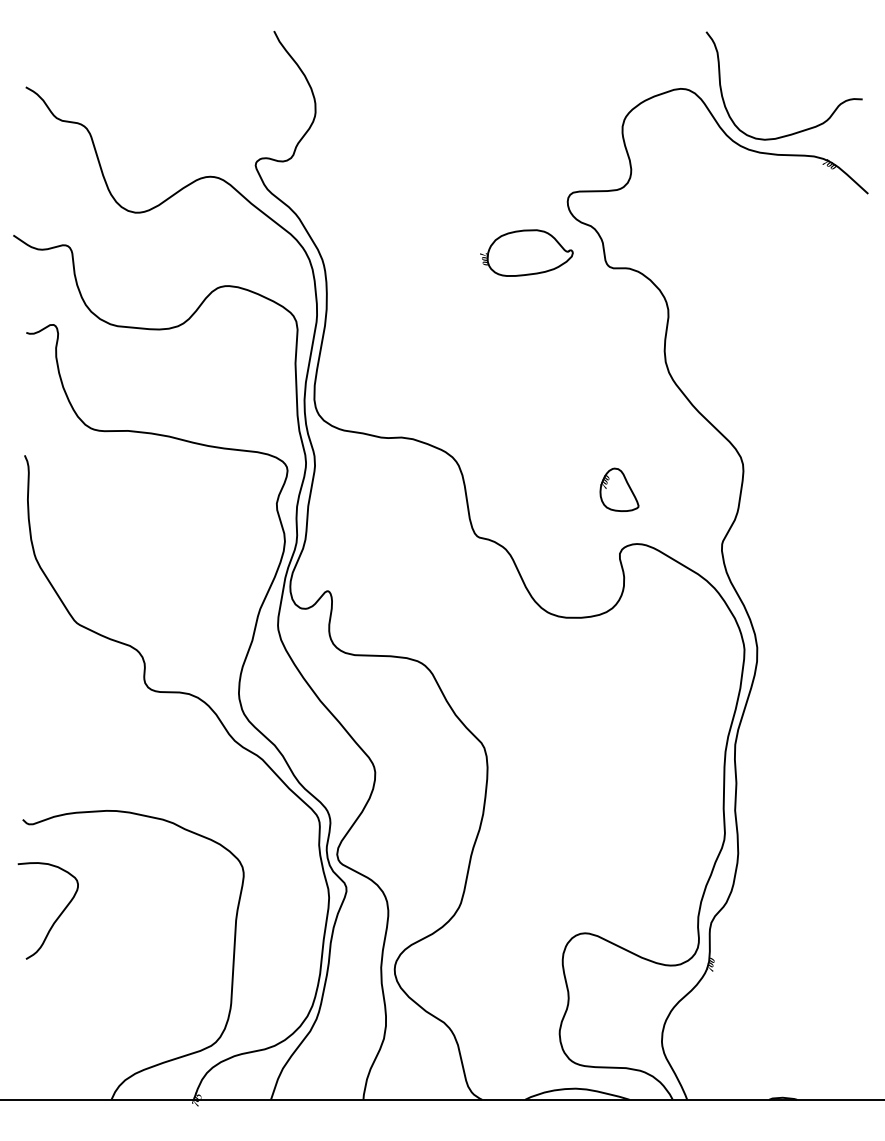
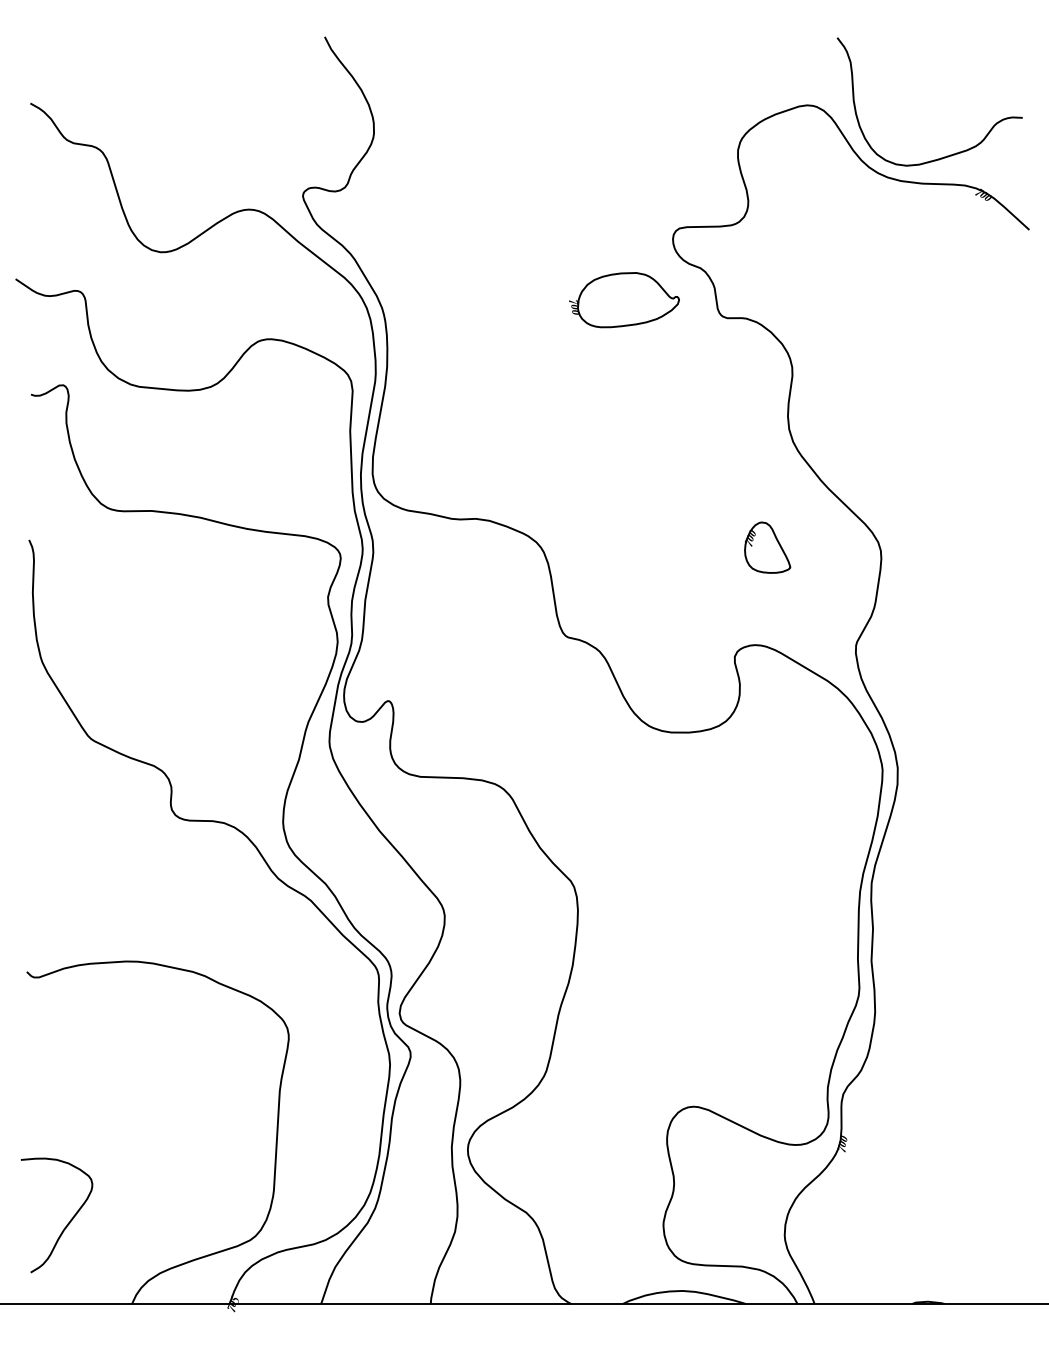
part: (619, 489) -> (767, 547), moved
curve: (56, 918) -> (66, 1224), moved

